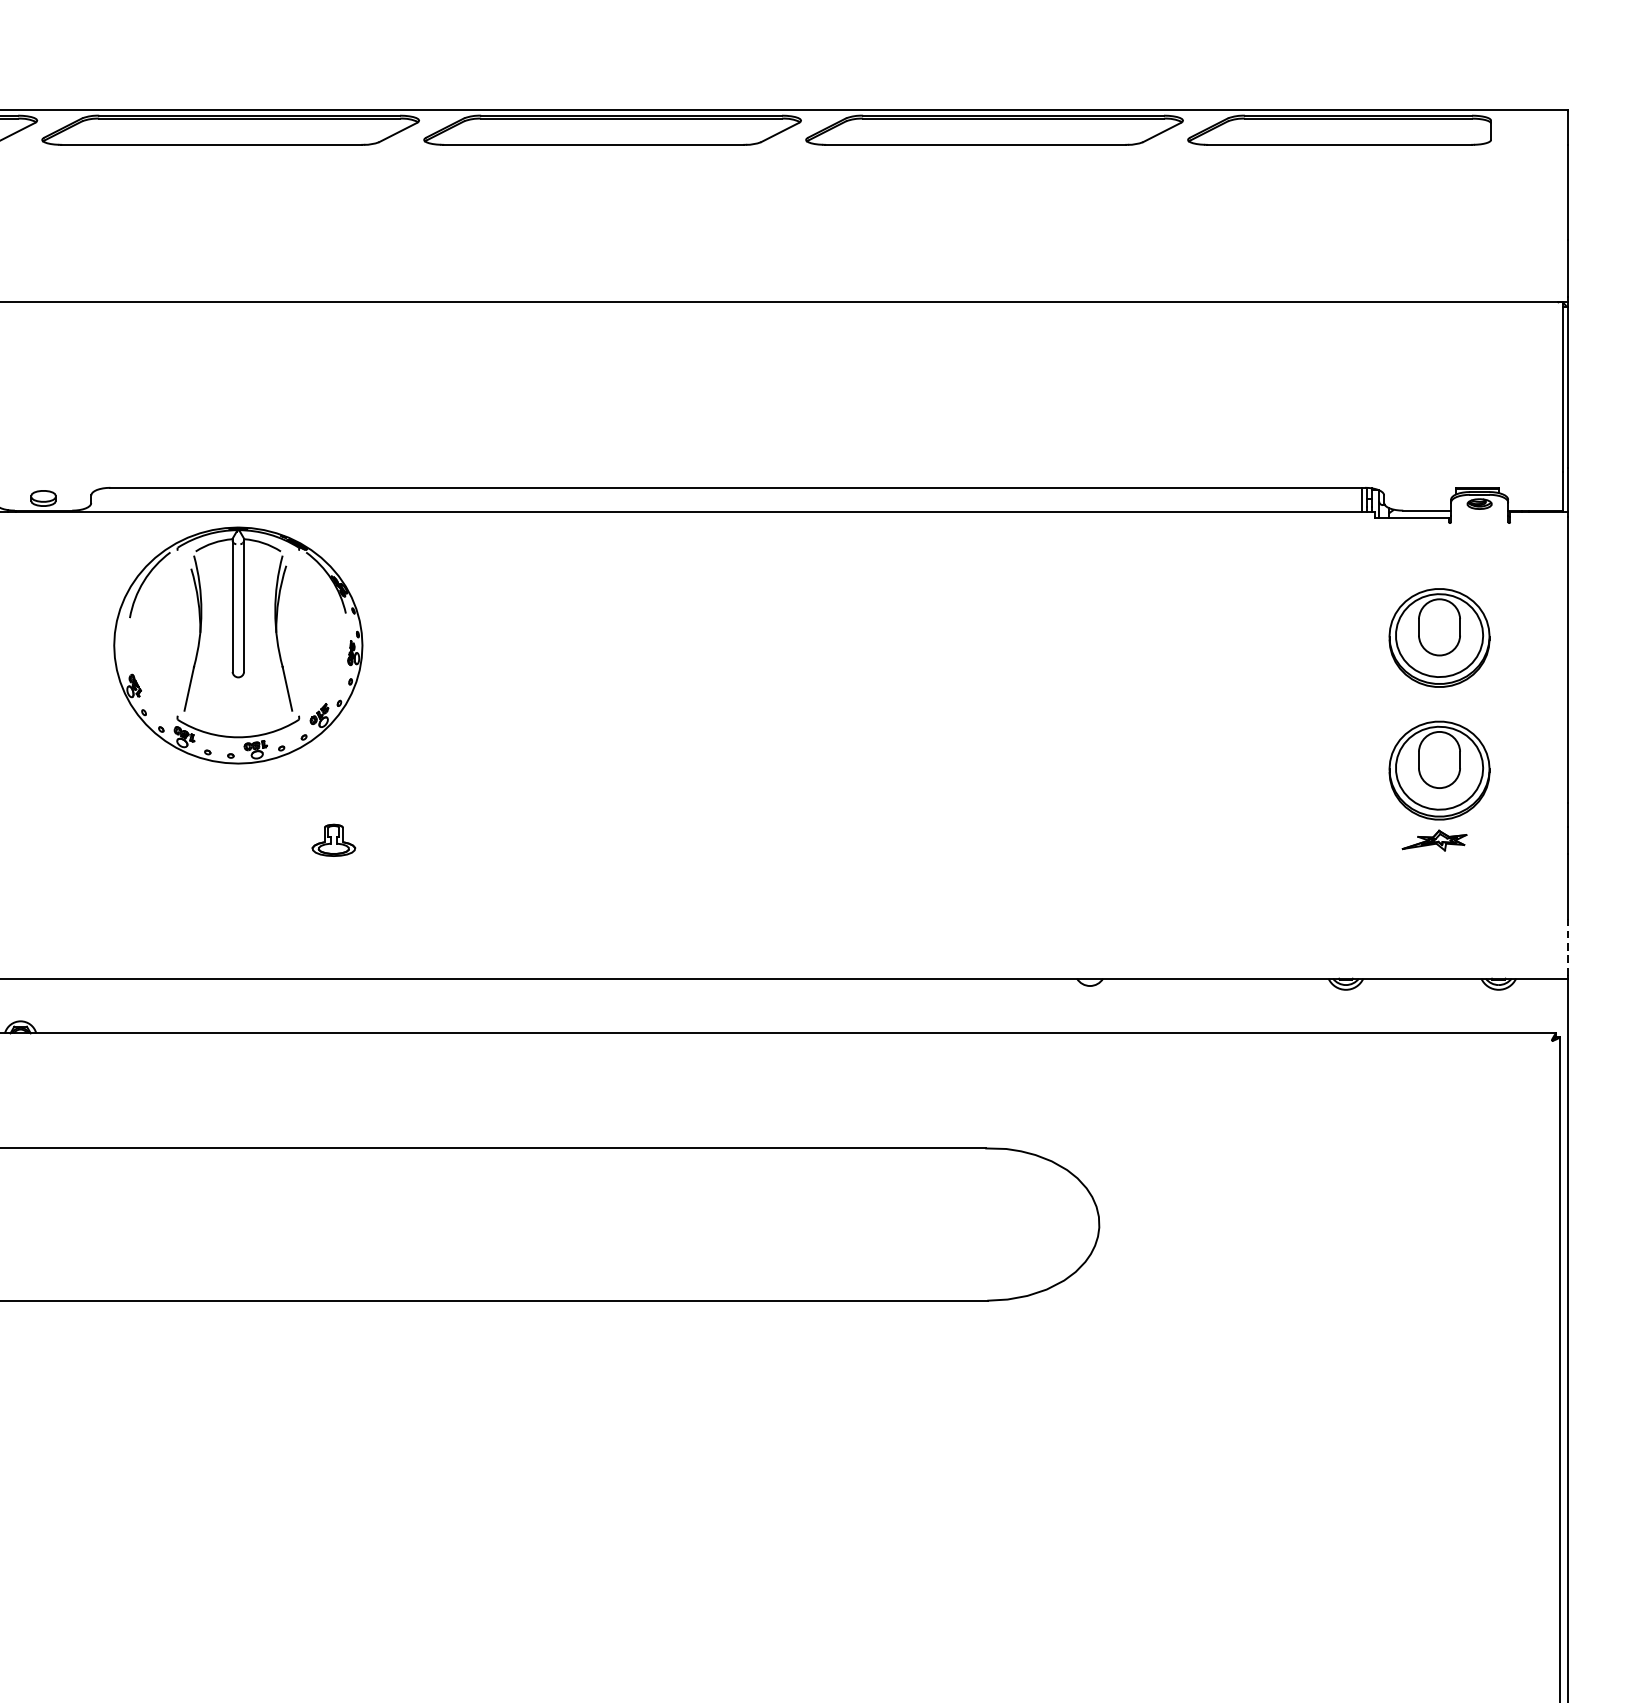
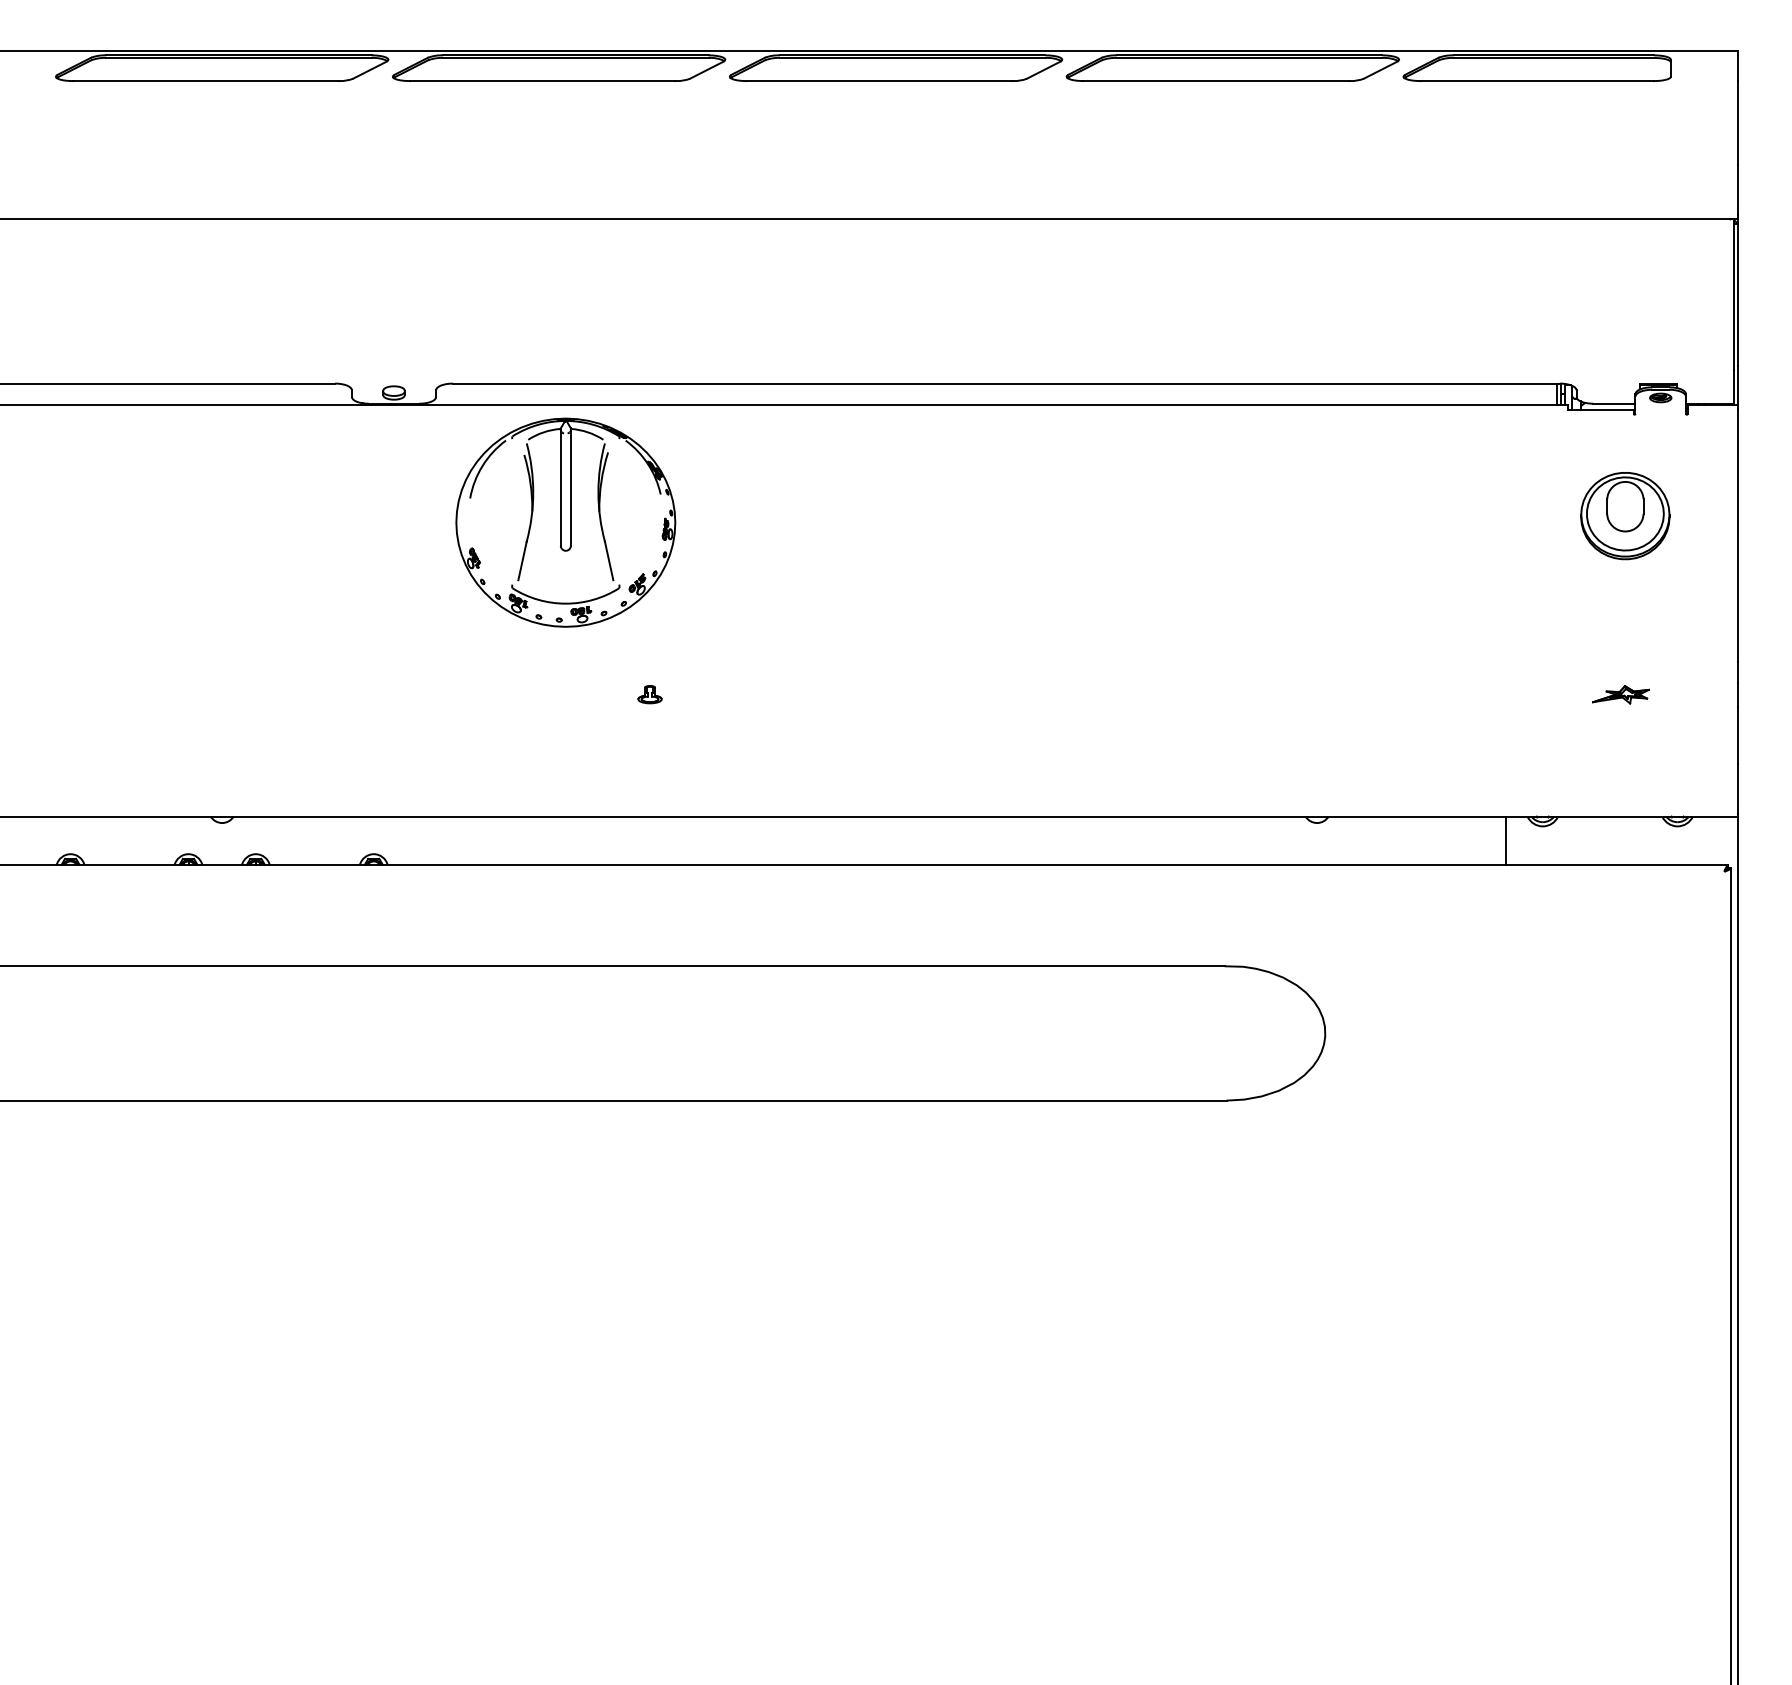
part: (1439, 771) -> (1625, 633), removed
part: (333, 840) -> (649, 694), size x0.62
line: (1567, 948) -> (1738, 789), dashed -> solid
line: (1304, 1005) -> (1506, 840), added

